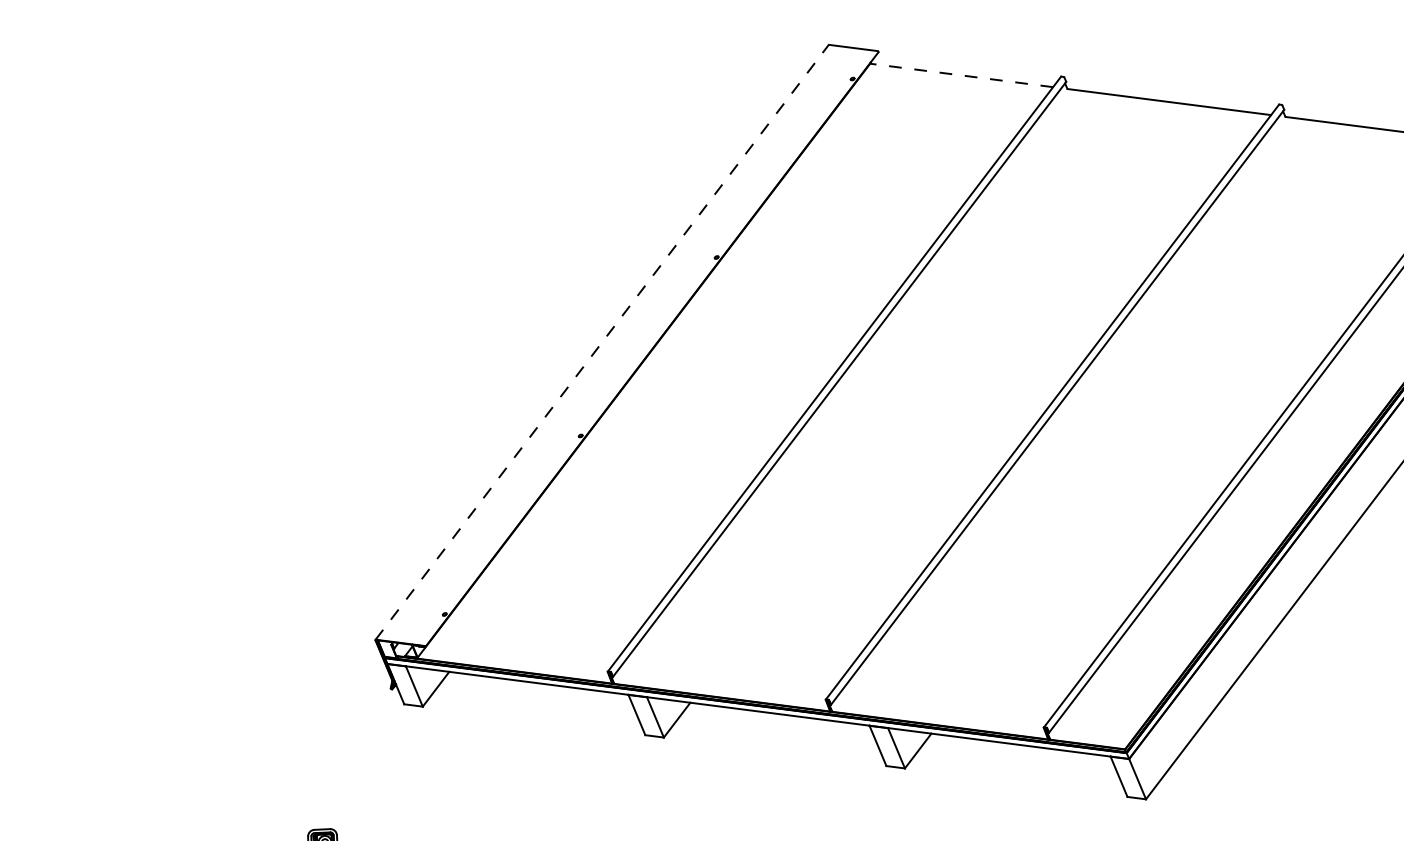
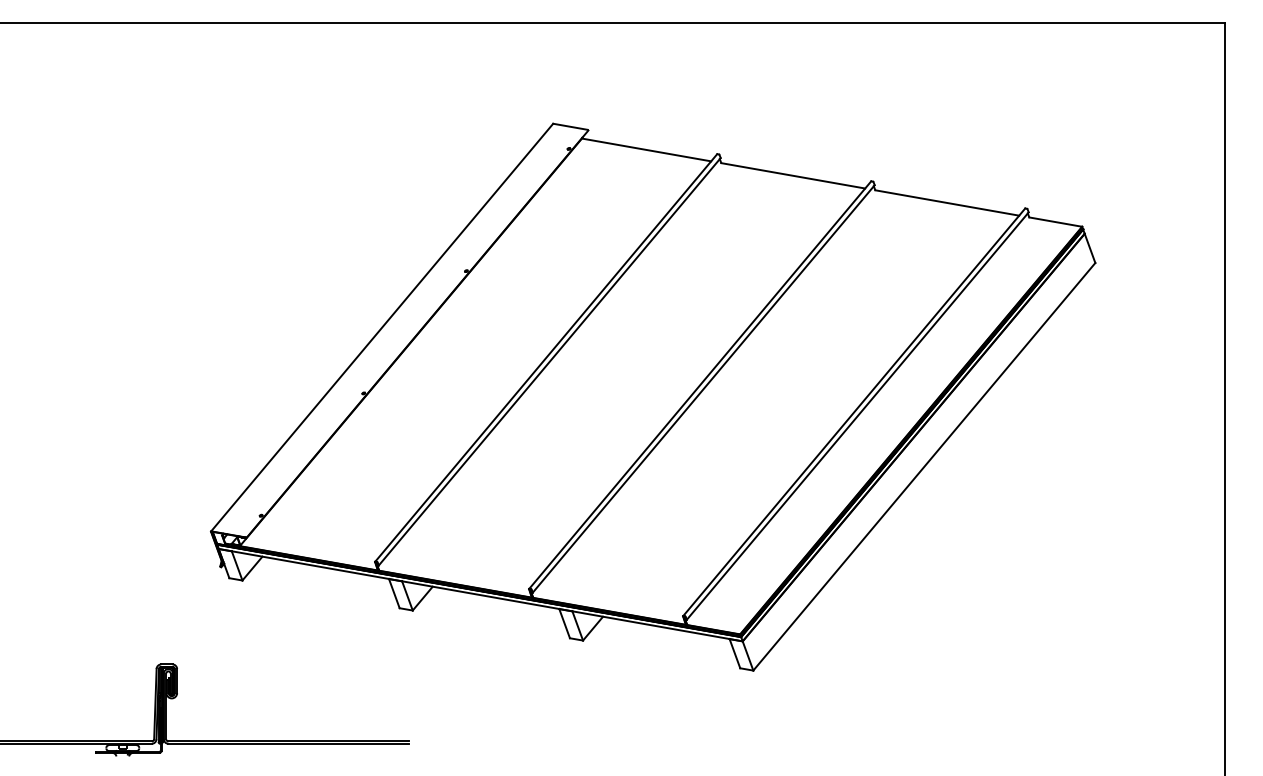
line: (961, 74) -> (646, 149), dashed -> solid
line: (602, 342) -> (382, 327), dashed -> solid

